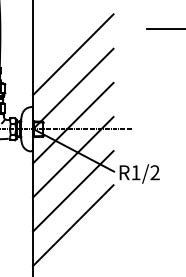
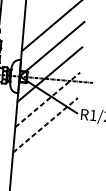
line: (73, 157) -> (47, 100), solid -> dashed
line: (73, 191) -> (45, 125), solid -> dashed
line: (73, 225) -> (43, 150), removed

